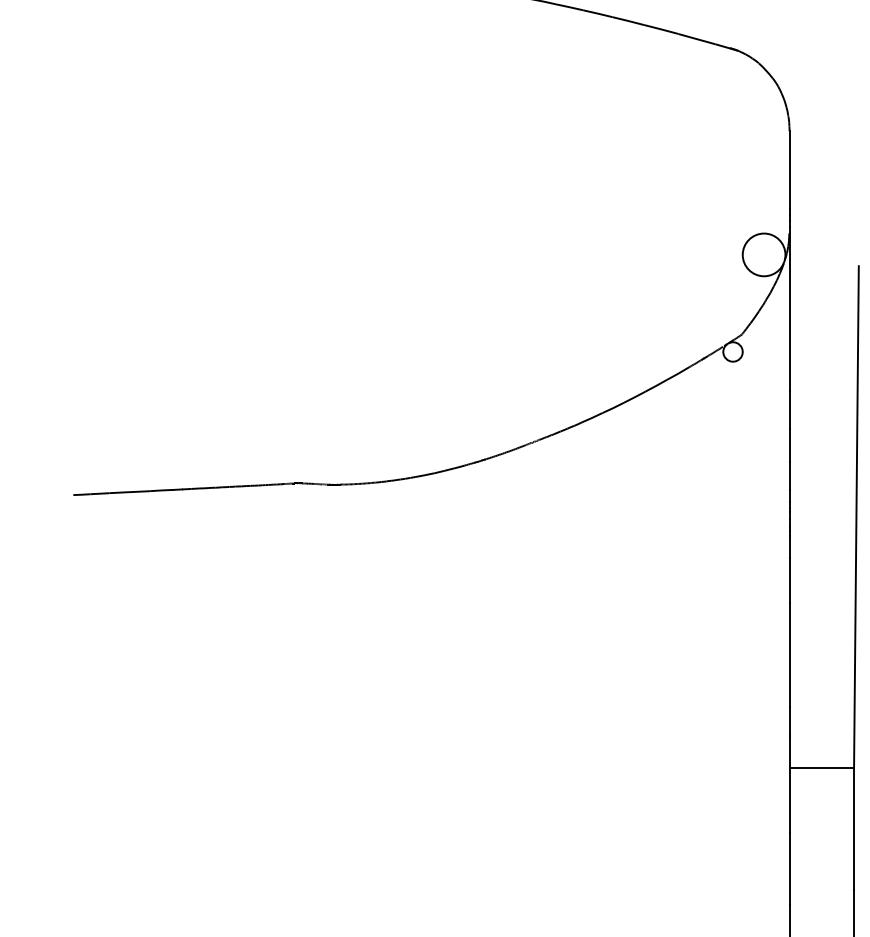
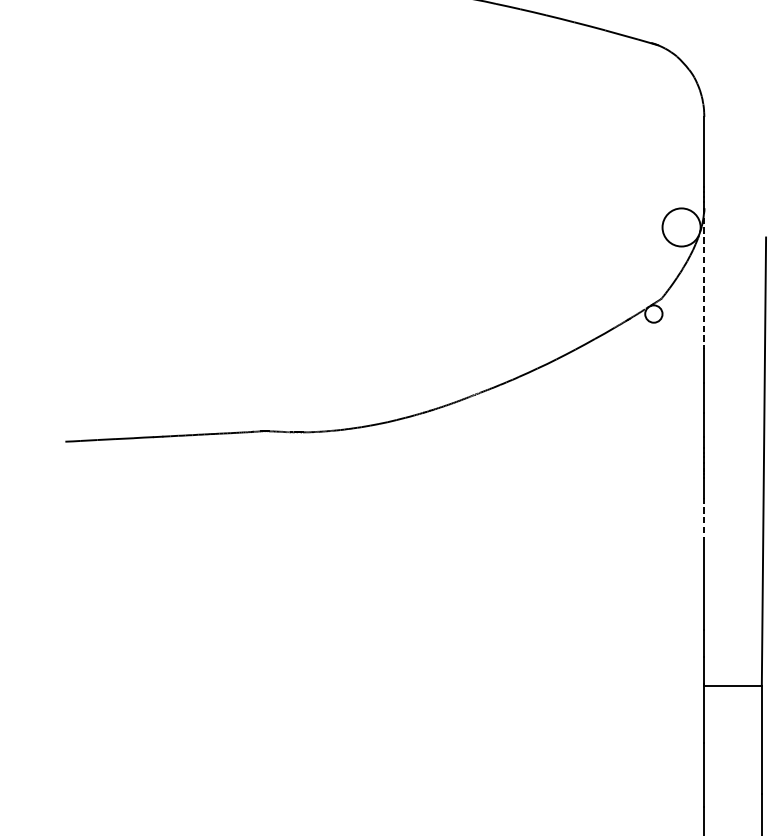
line: (789, 312) -> (704, 278), solid -> dashed
line: (789, 580) -> (704, 517), solid -> dashed

